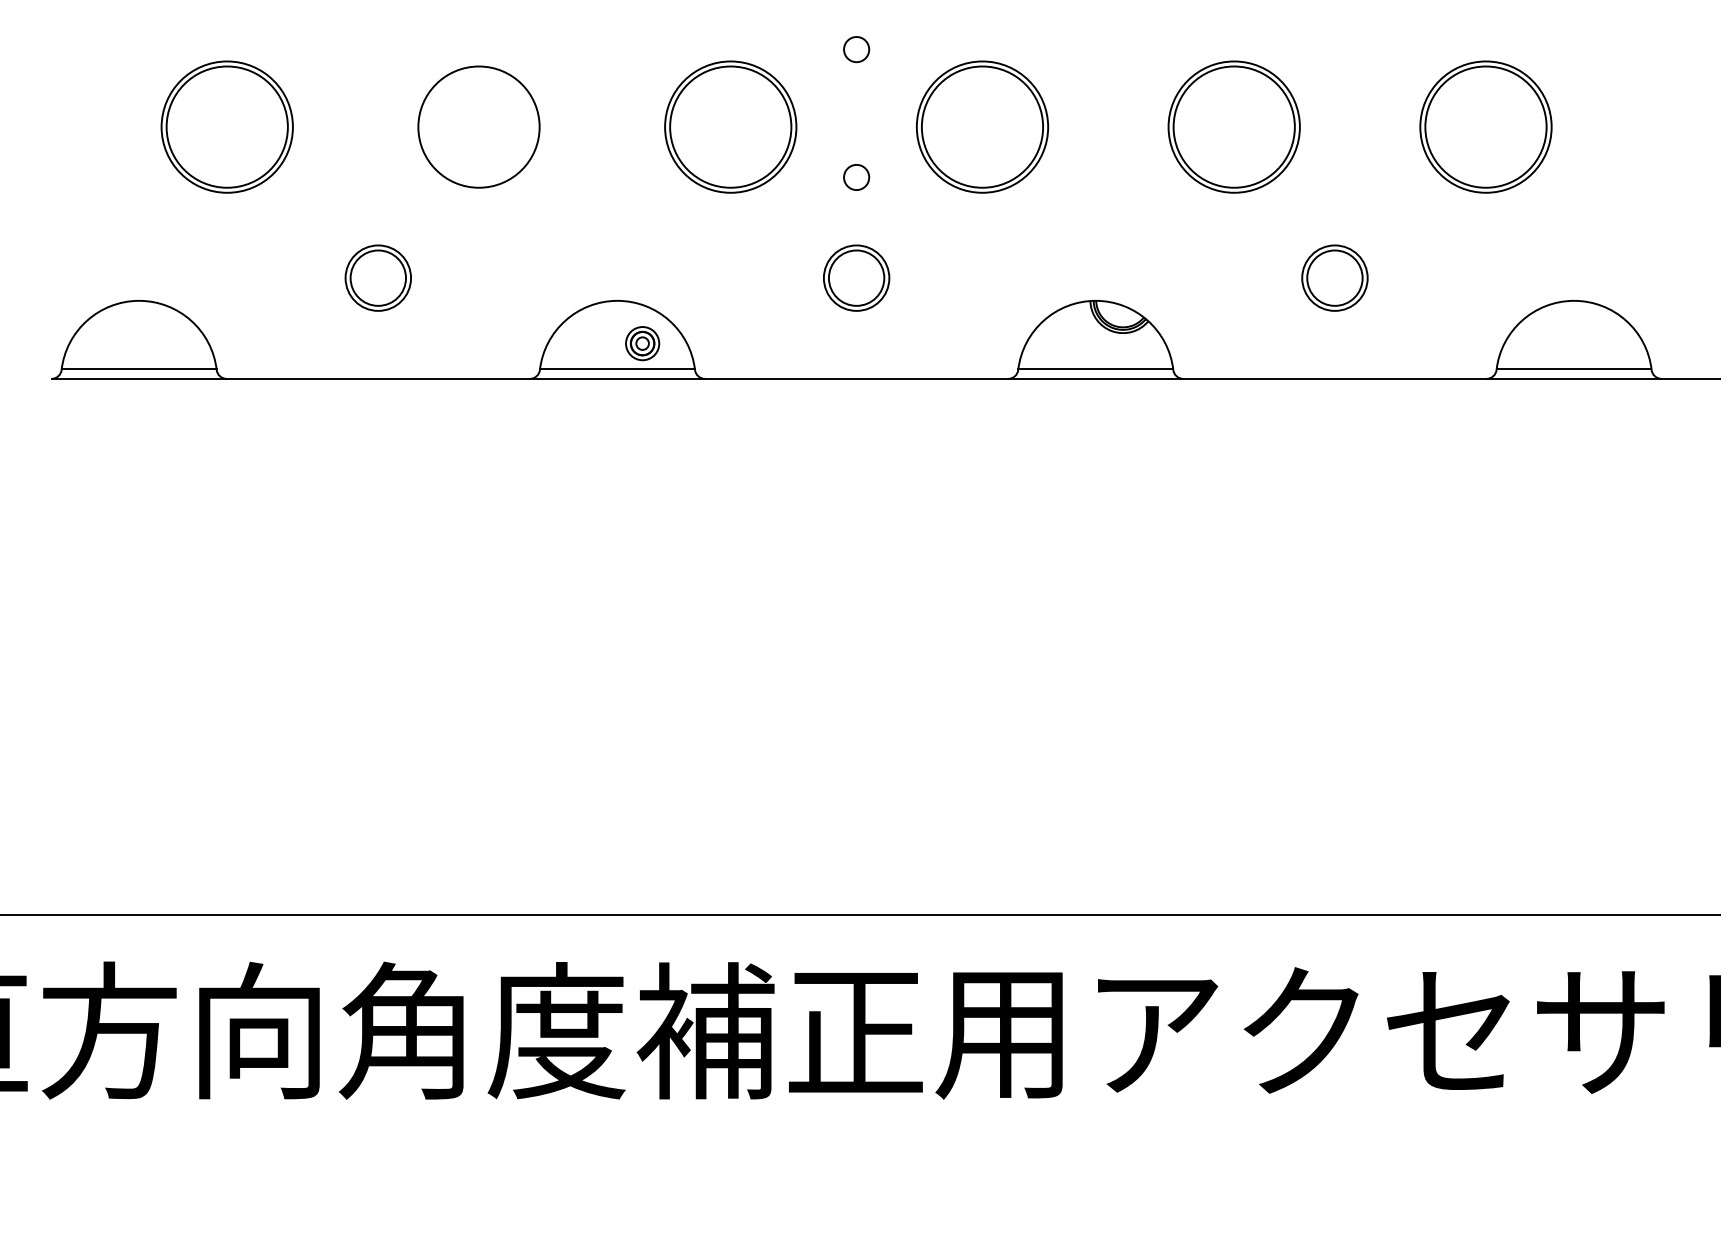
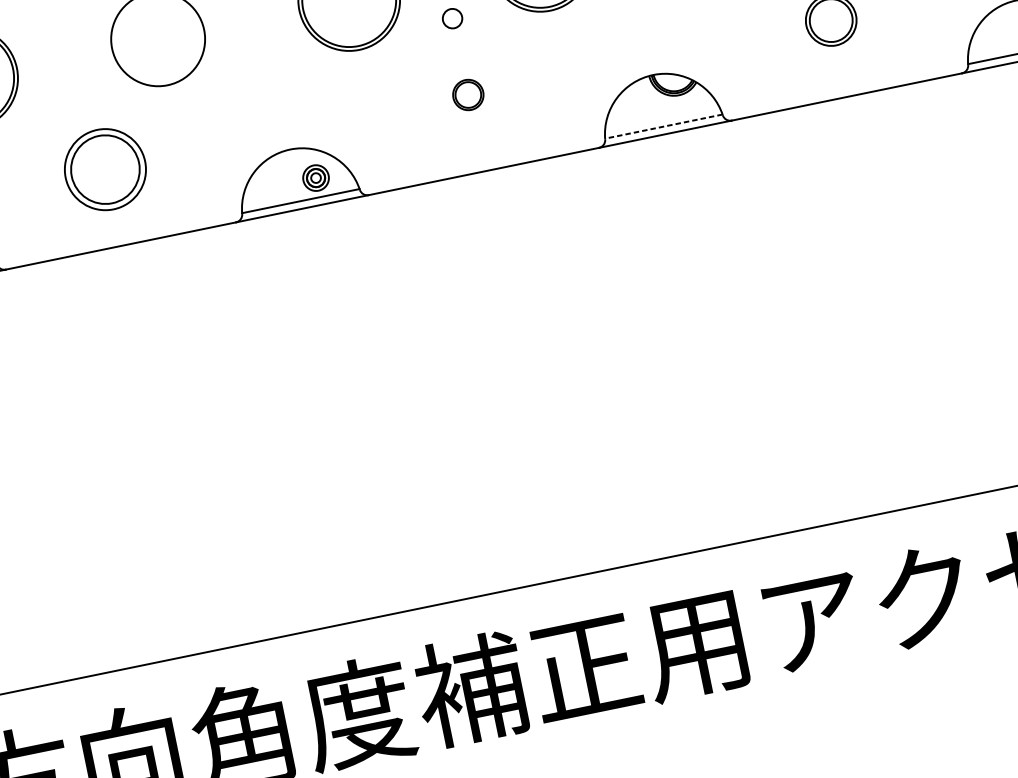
part: (377, 277) -> (104, 169), size x1.6
part: (856, 277) -> (468, 94), size x0.6
line: (1095, 368) -> (663, 126), solid -> dashed

